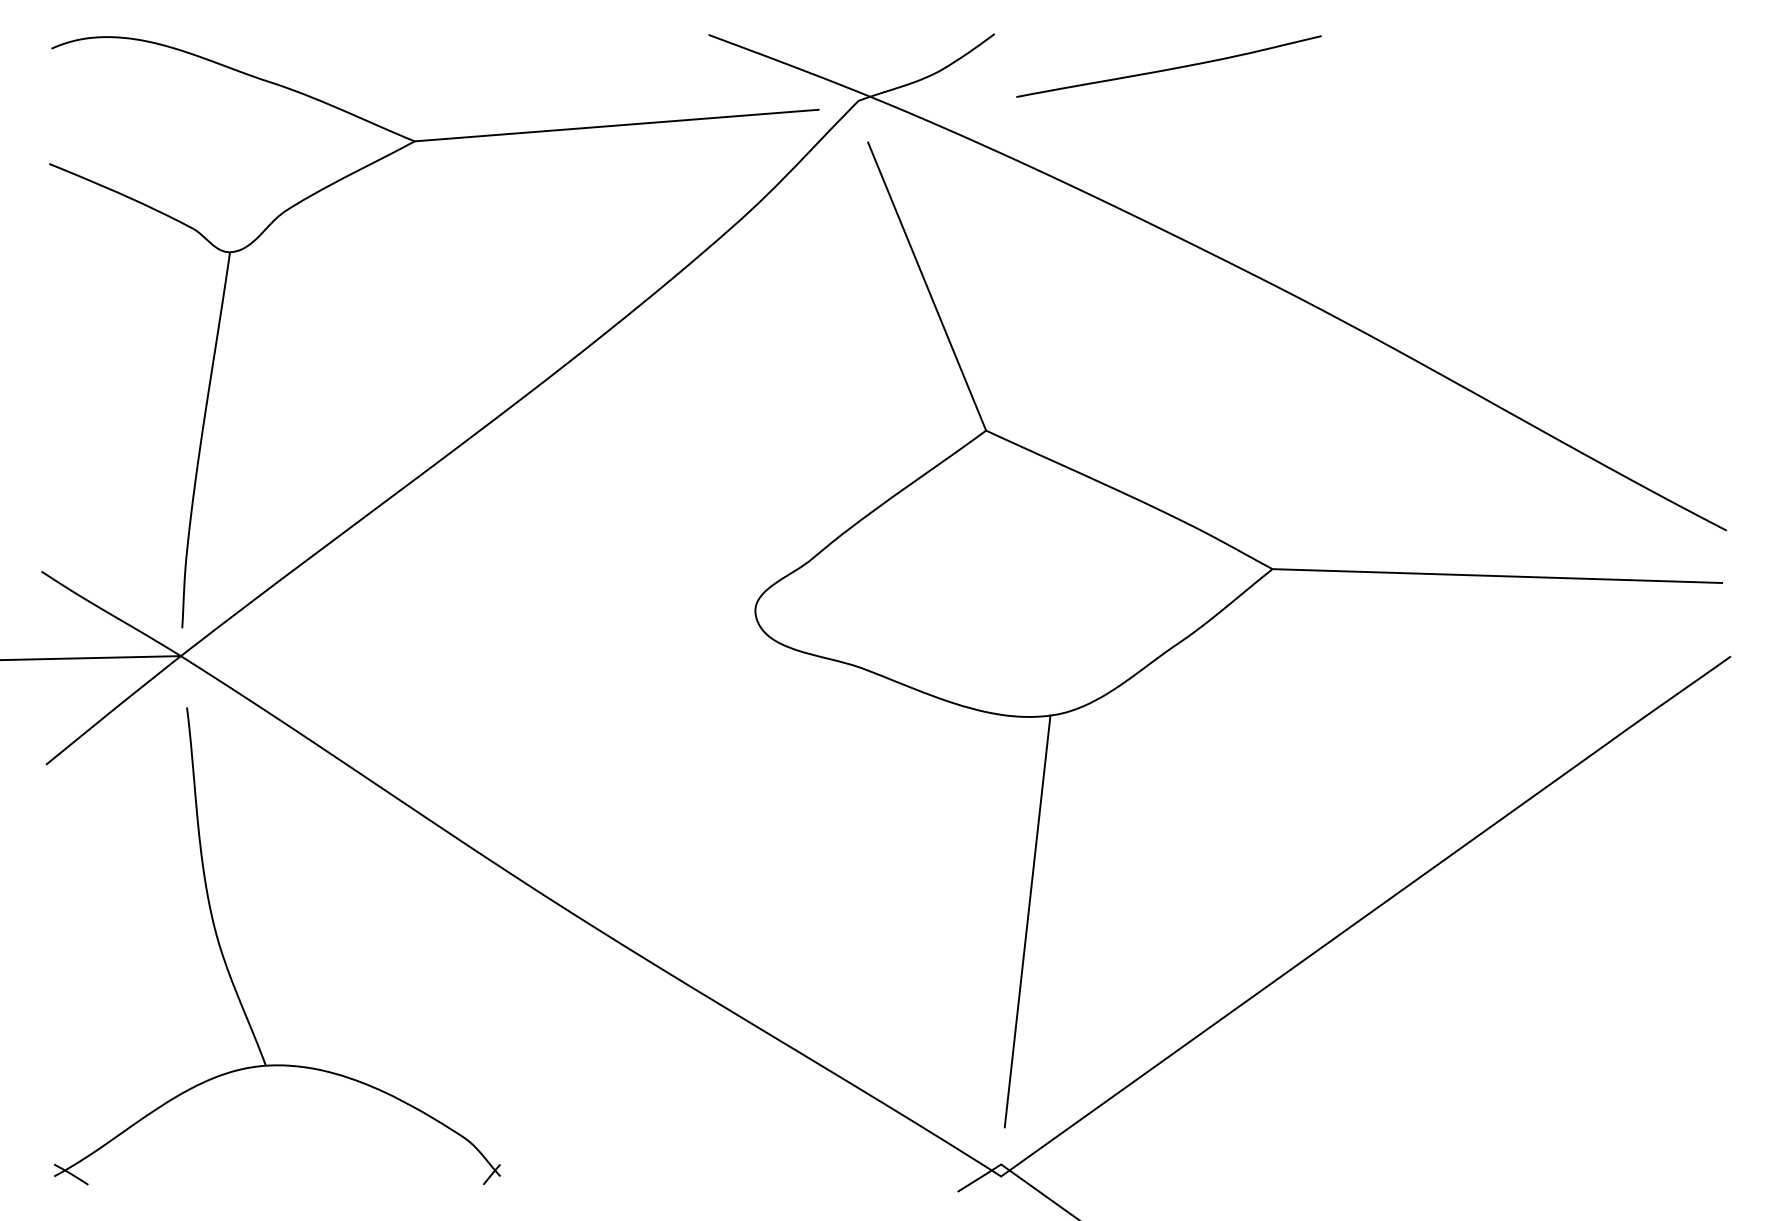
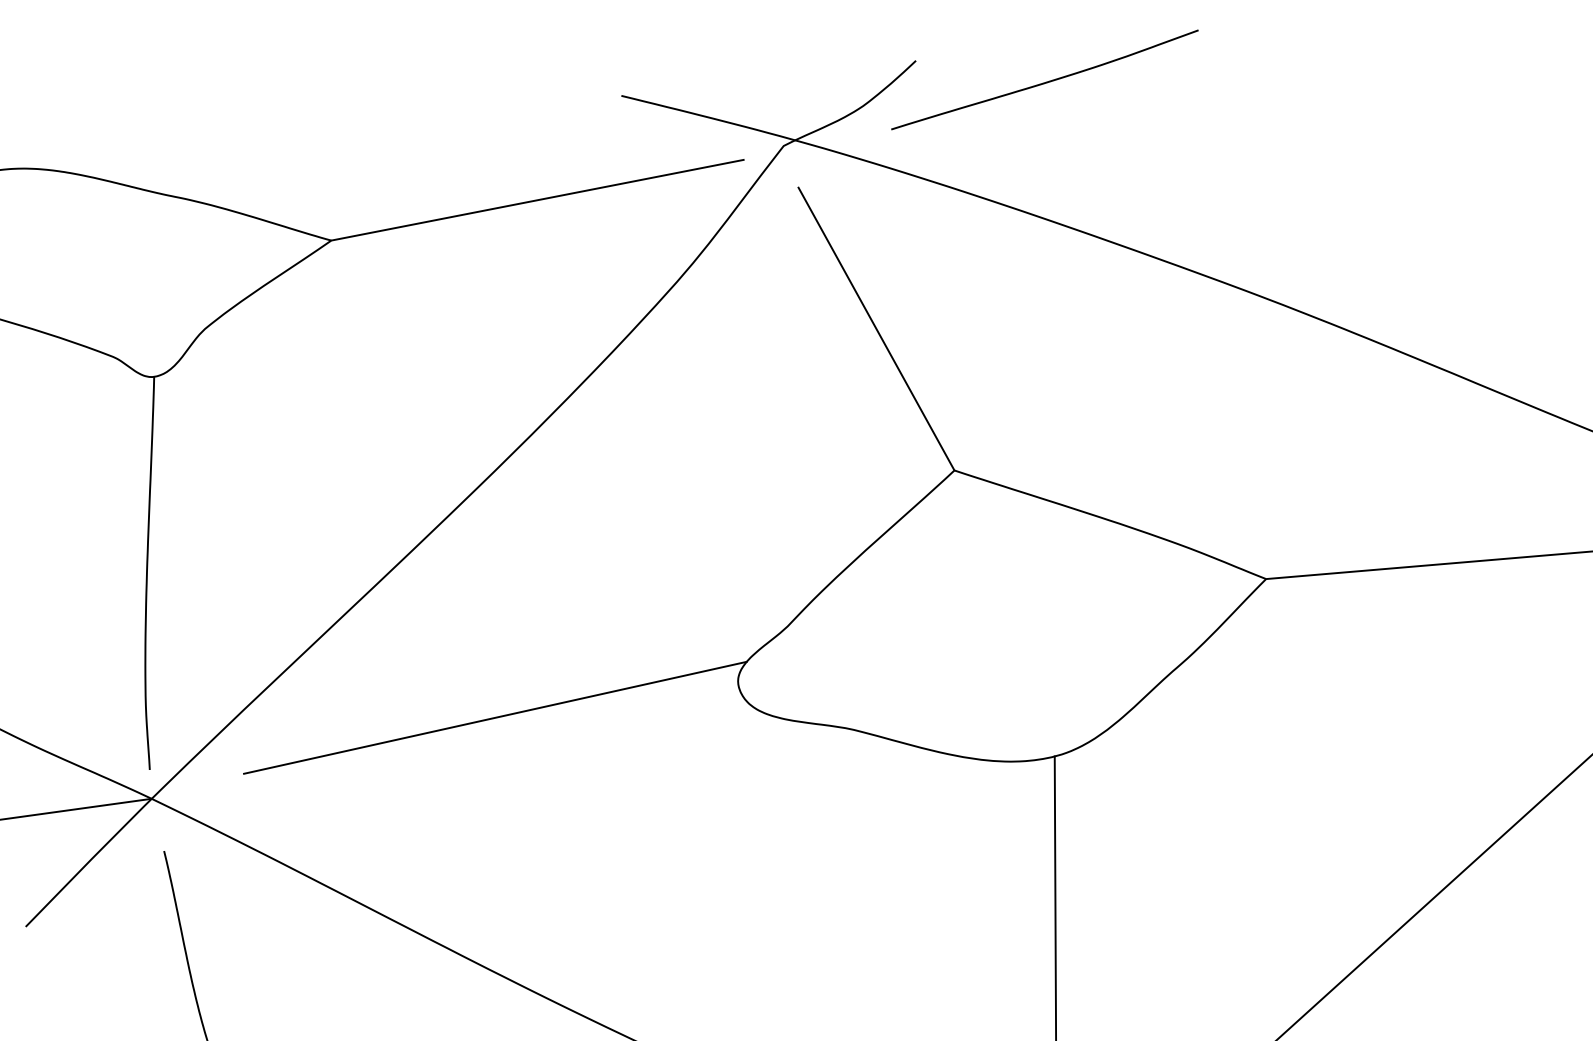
curve: (1168, 68) -> (1044, 81), moved
line: (518, 616) -> (494, 717), added

